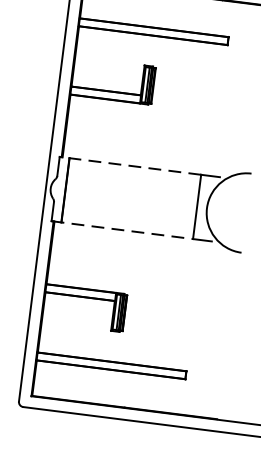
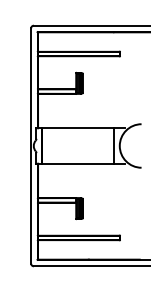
line: (130, 166) -> (75, 128), dashed -> solid
line: (122, 229) -> (75, 163), dashed -> solid

